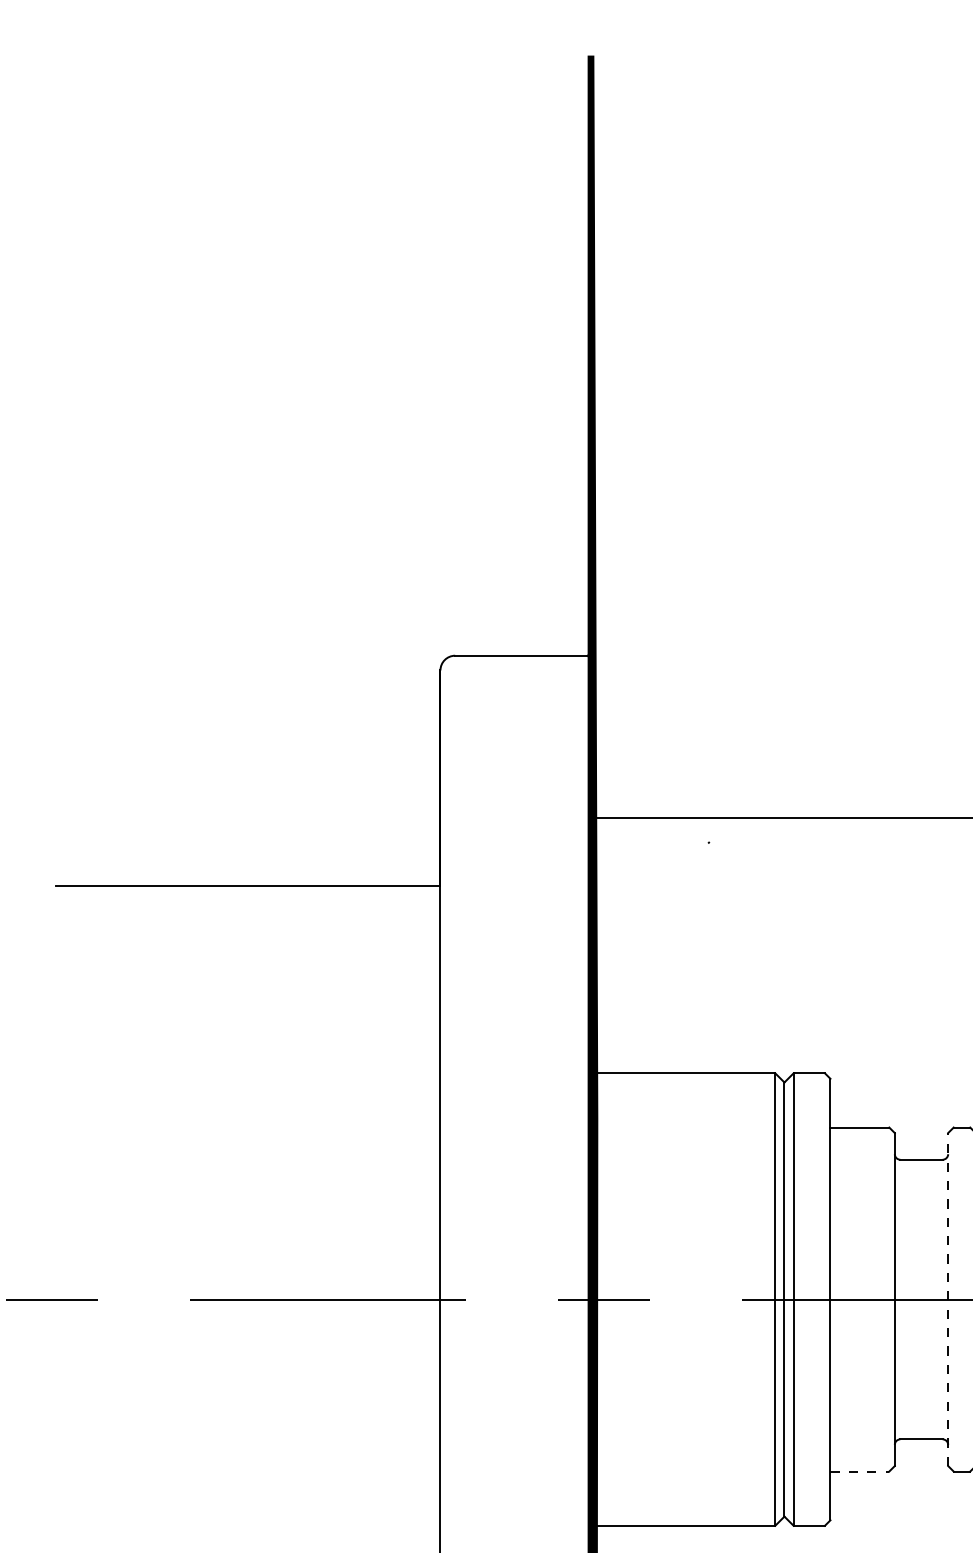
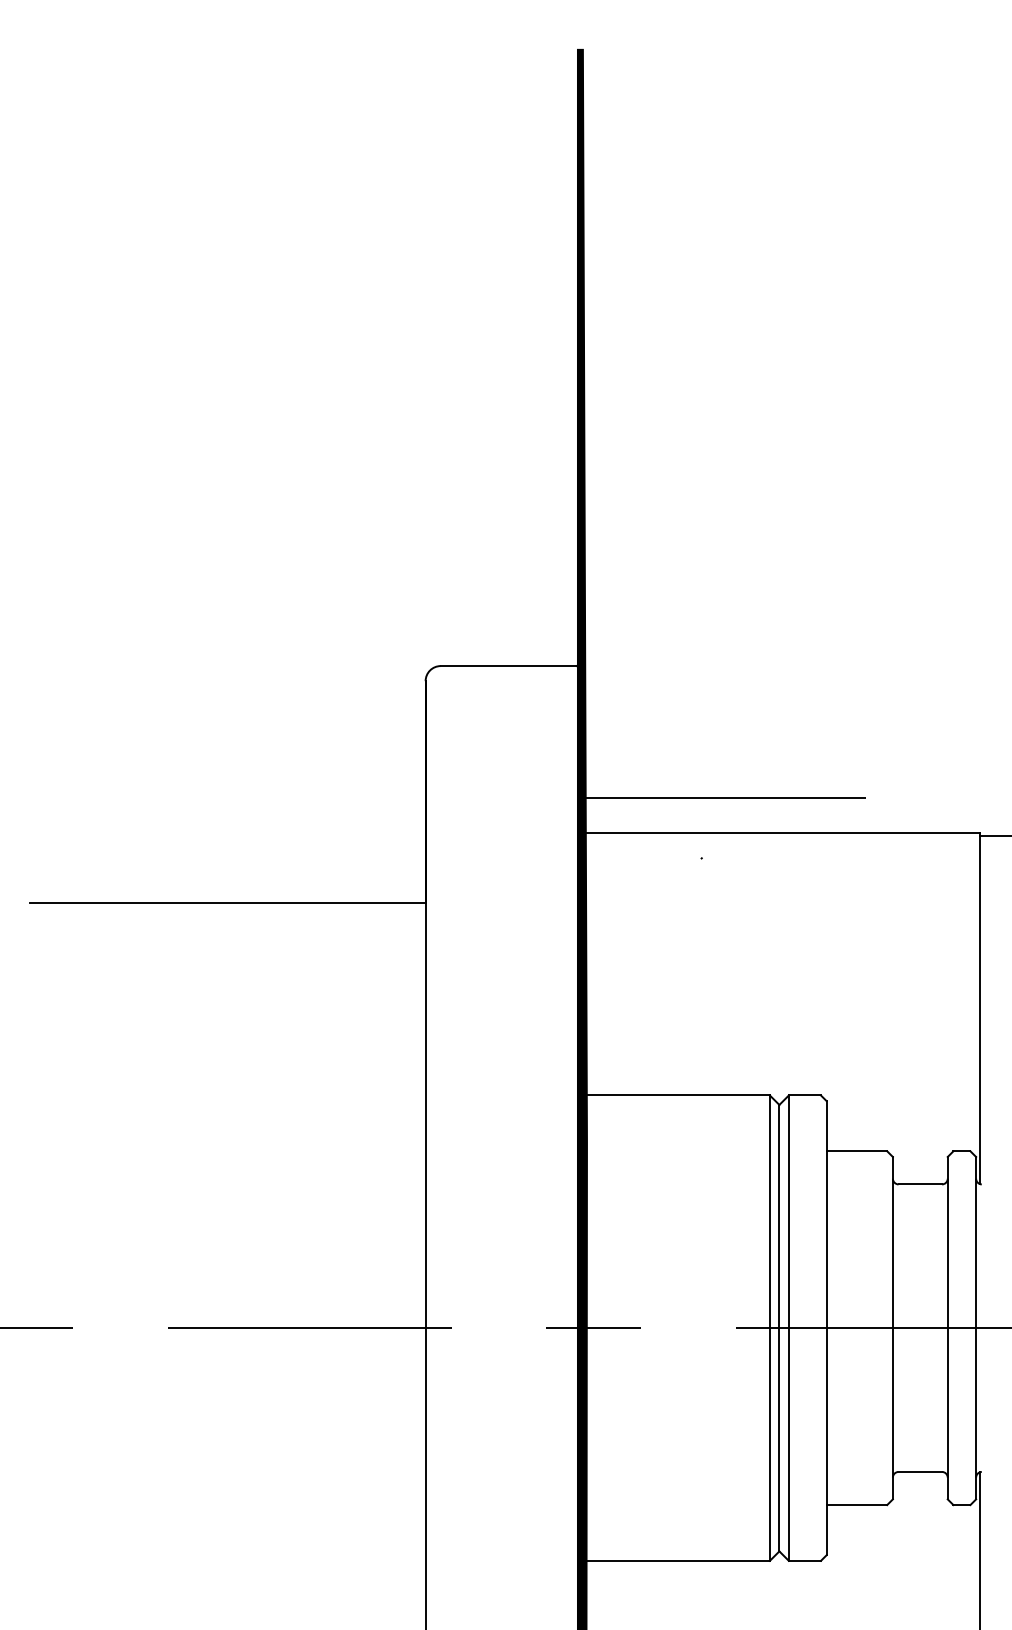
line: (731, 784) -> (724, 798), added
line: (947, 1298) -> (947, 1327), dashed -> solid
line: (860, 1471) -> (857, 1505), dashed -> solid

